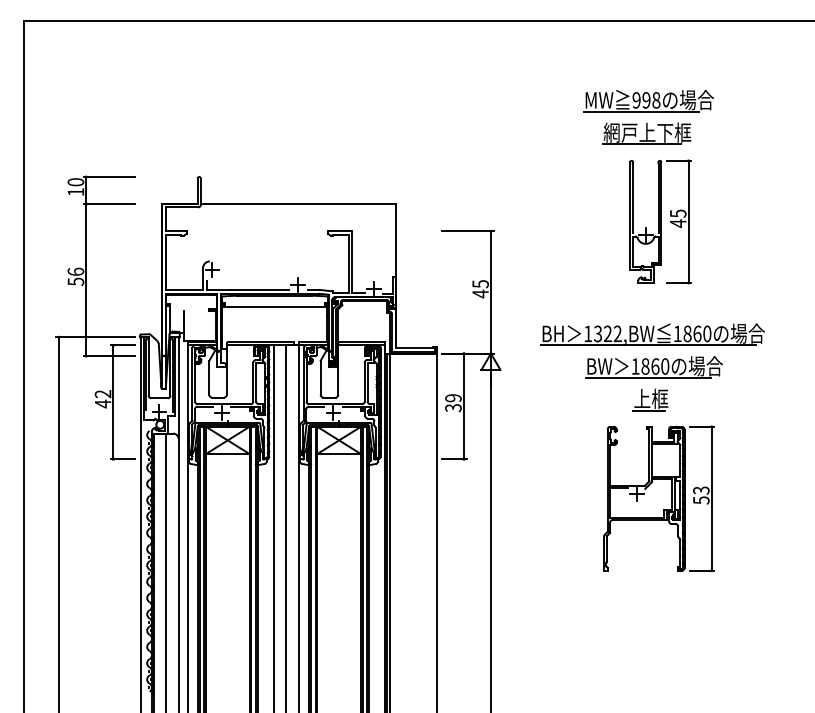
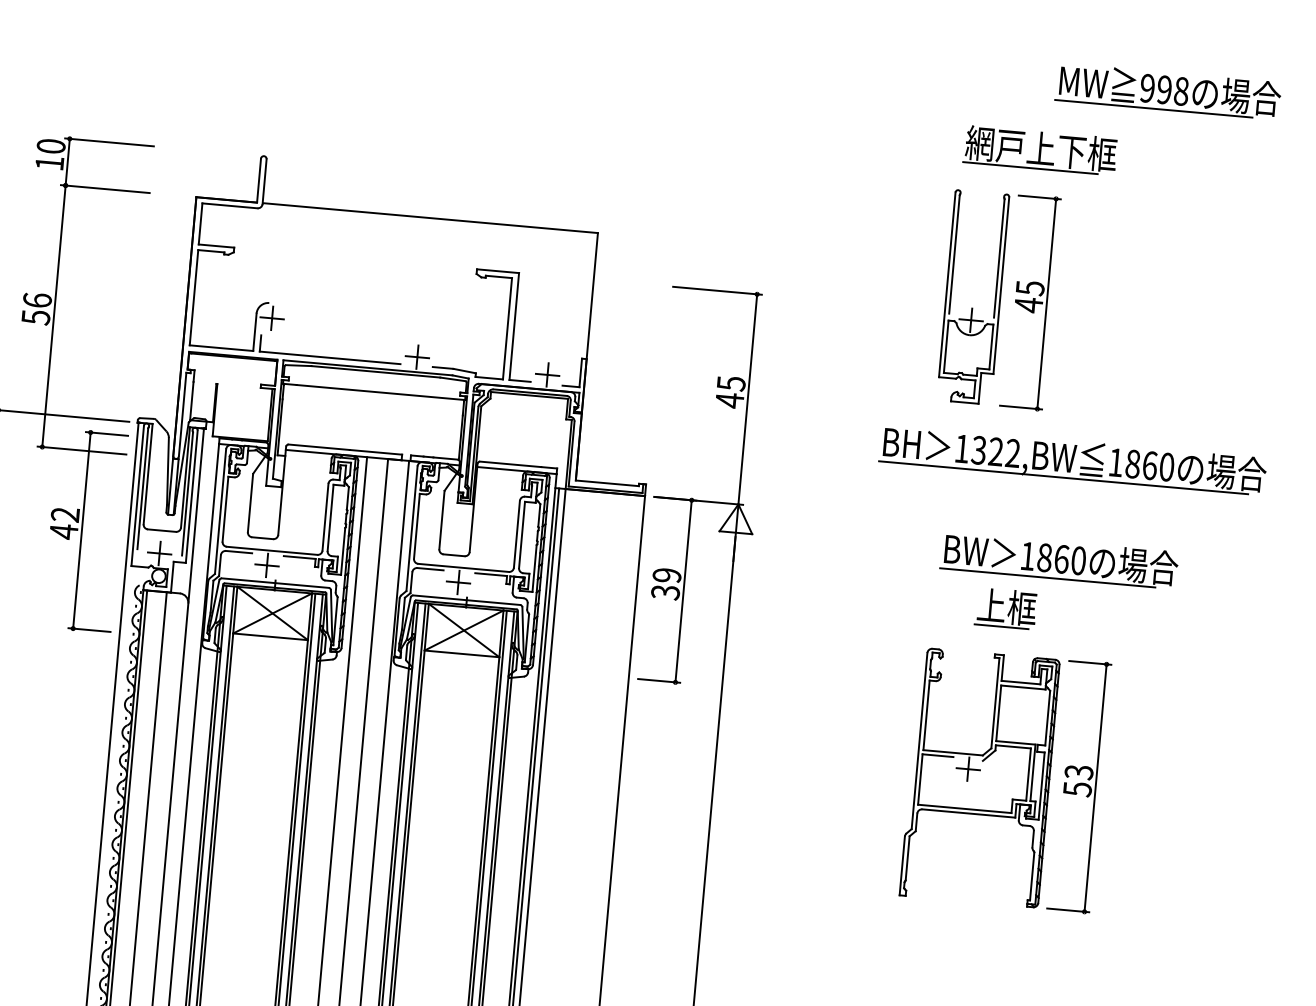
part: (648, 101) -> (1167, 92), moved
part: (660, 221) -> (998, 298), moved
part: (652, 334) -> (1072, 459), moved
part: (653, 367) -> (1058, 560), moved

